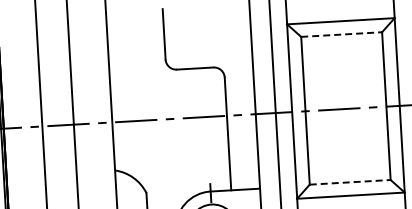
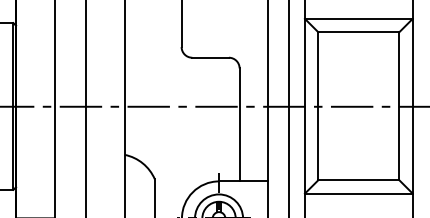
line: (341, 34) -> (358, 32), dashed -> solid
line: (349, 182) -> (358, 180), dashed -> solid

